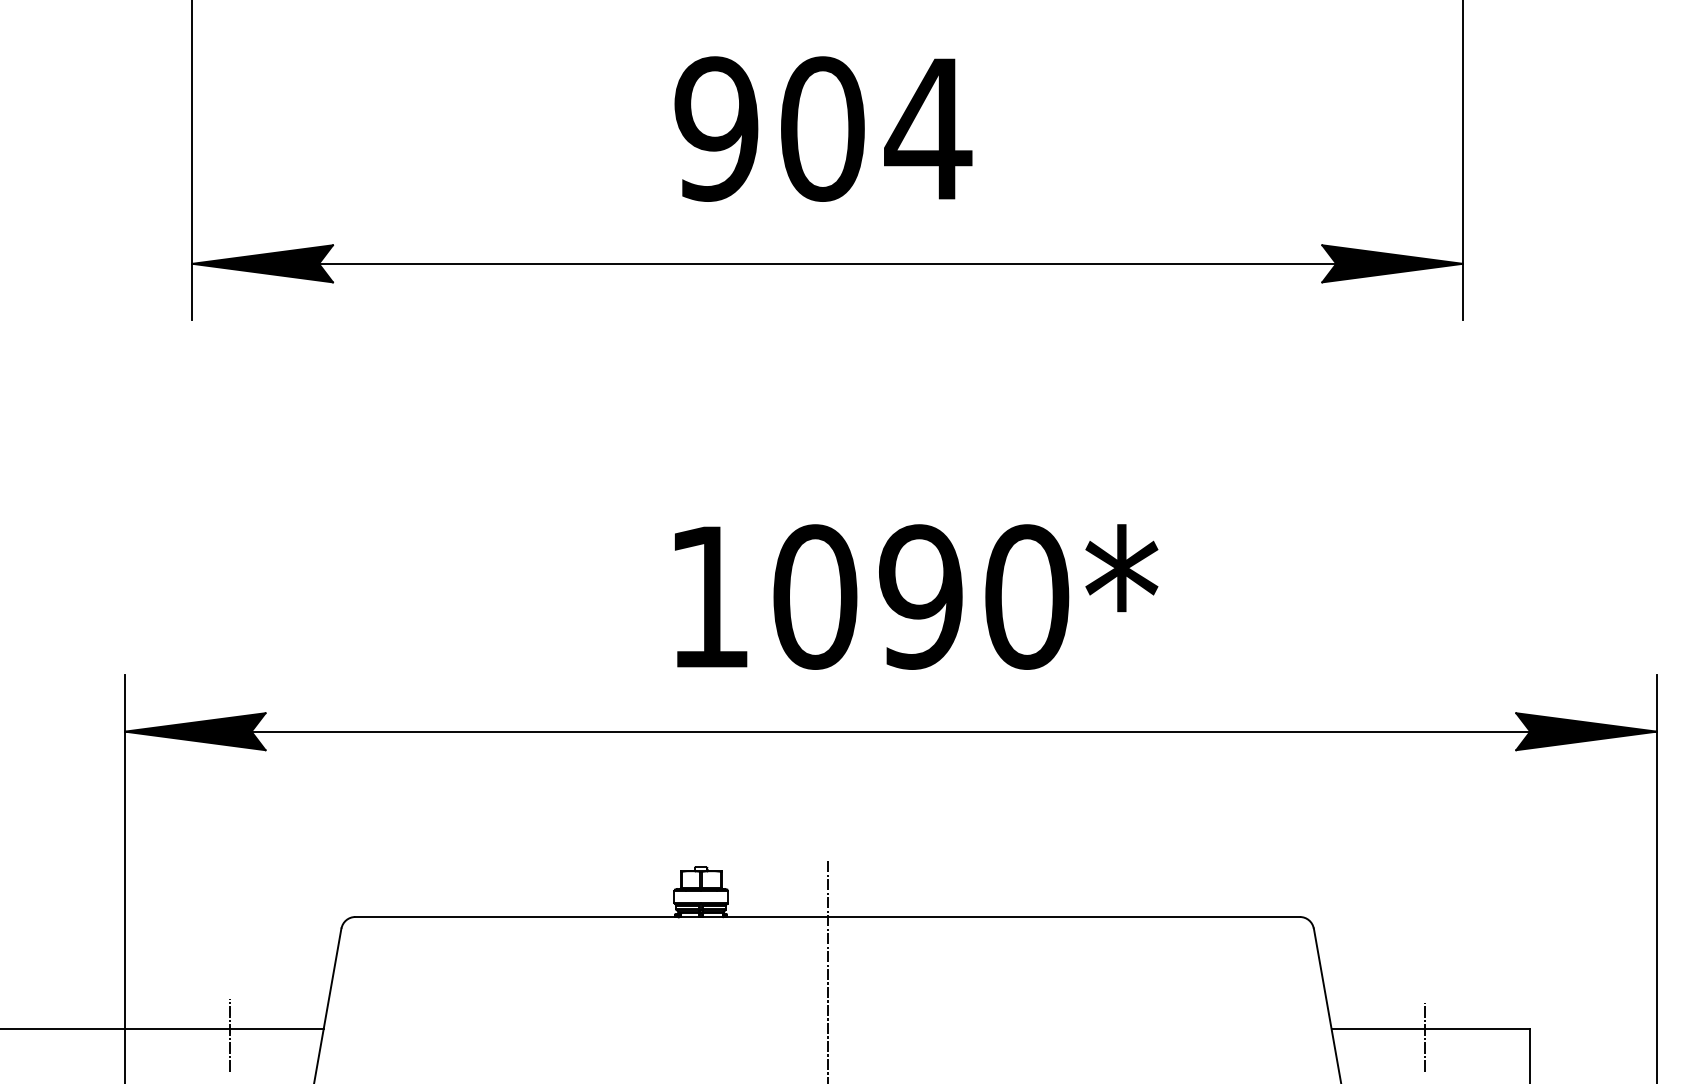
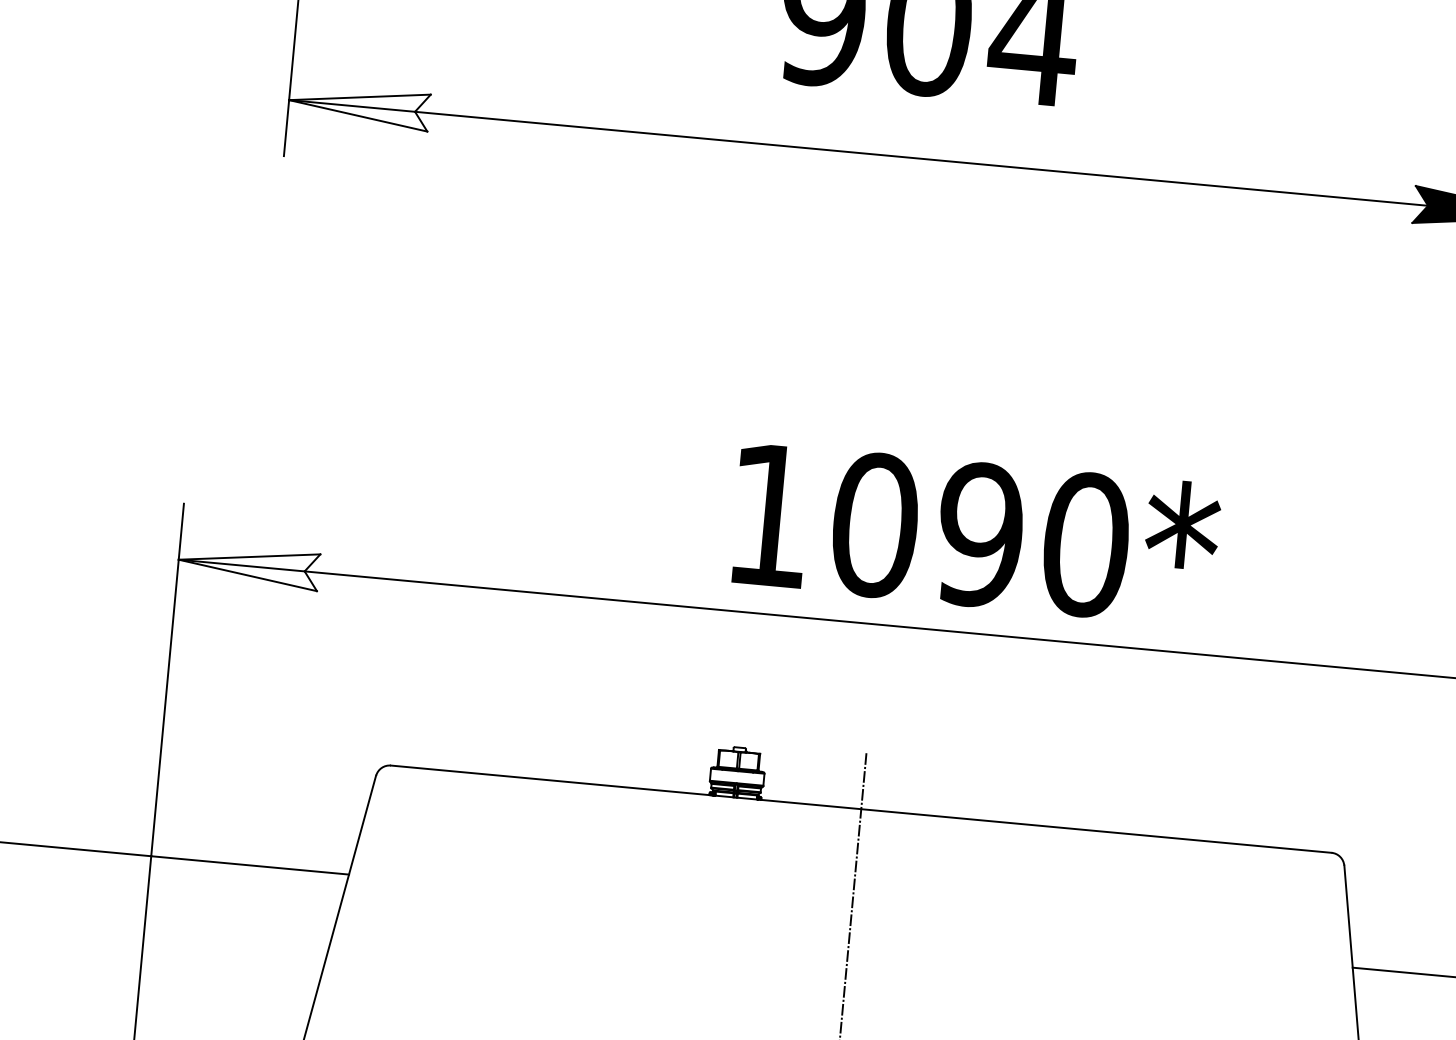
fill: (262, 263) -> (358, 106), removed
text: (916, 596) -> (976, 534), moved
fill: (195, 731) -> (248, 566), removed
line: (230, 1034) -> (255, 871), removed
line: (1424, 1036) -> (1444, 983), removed

